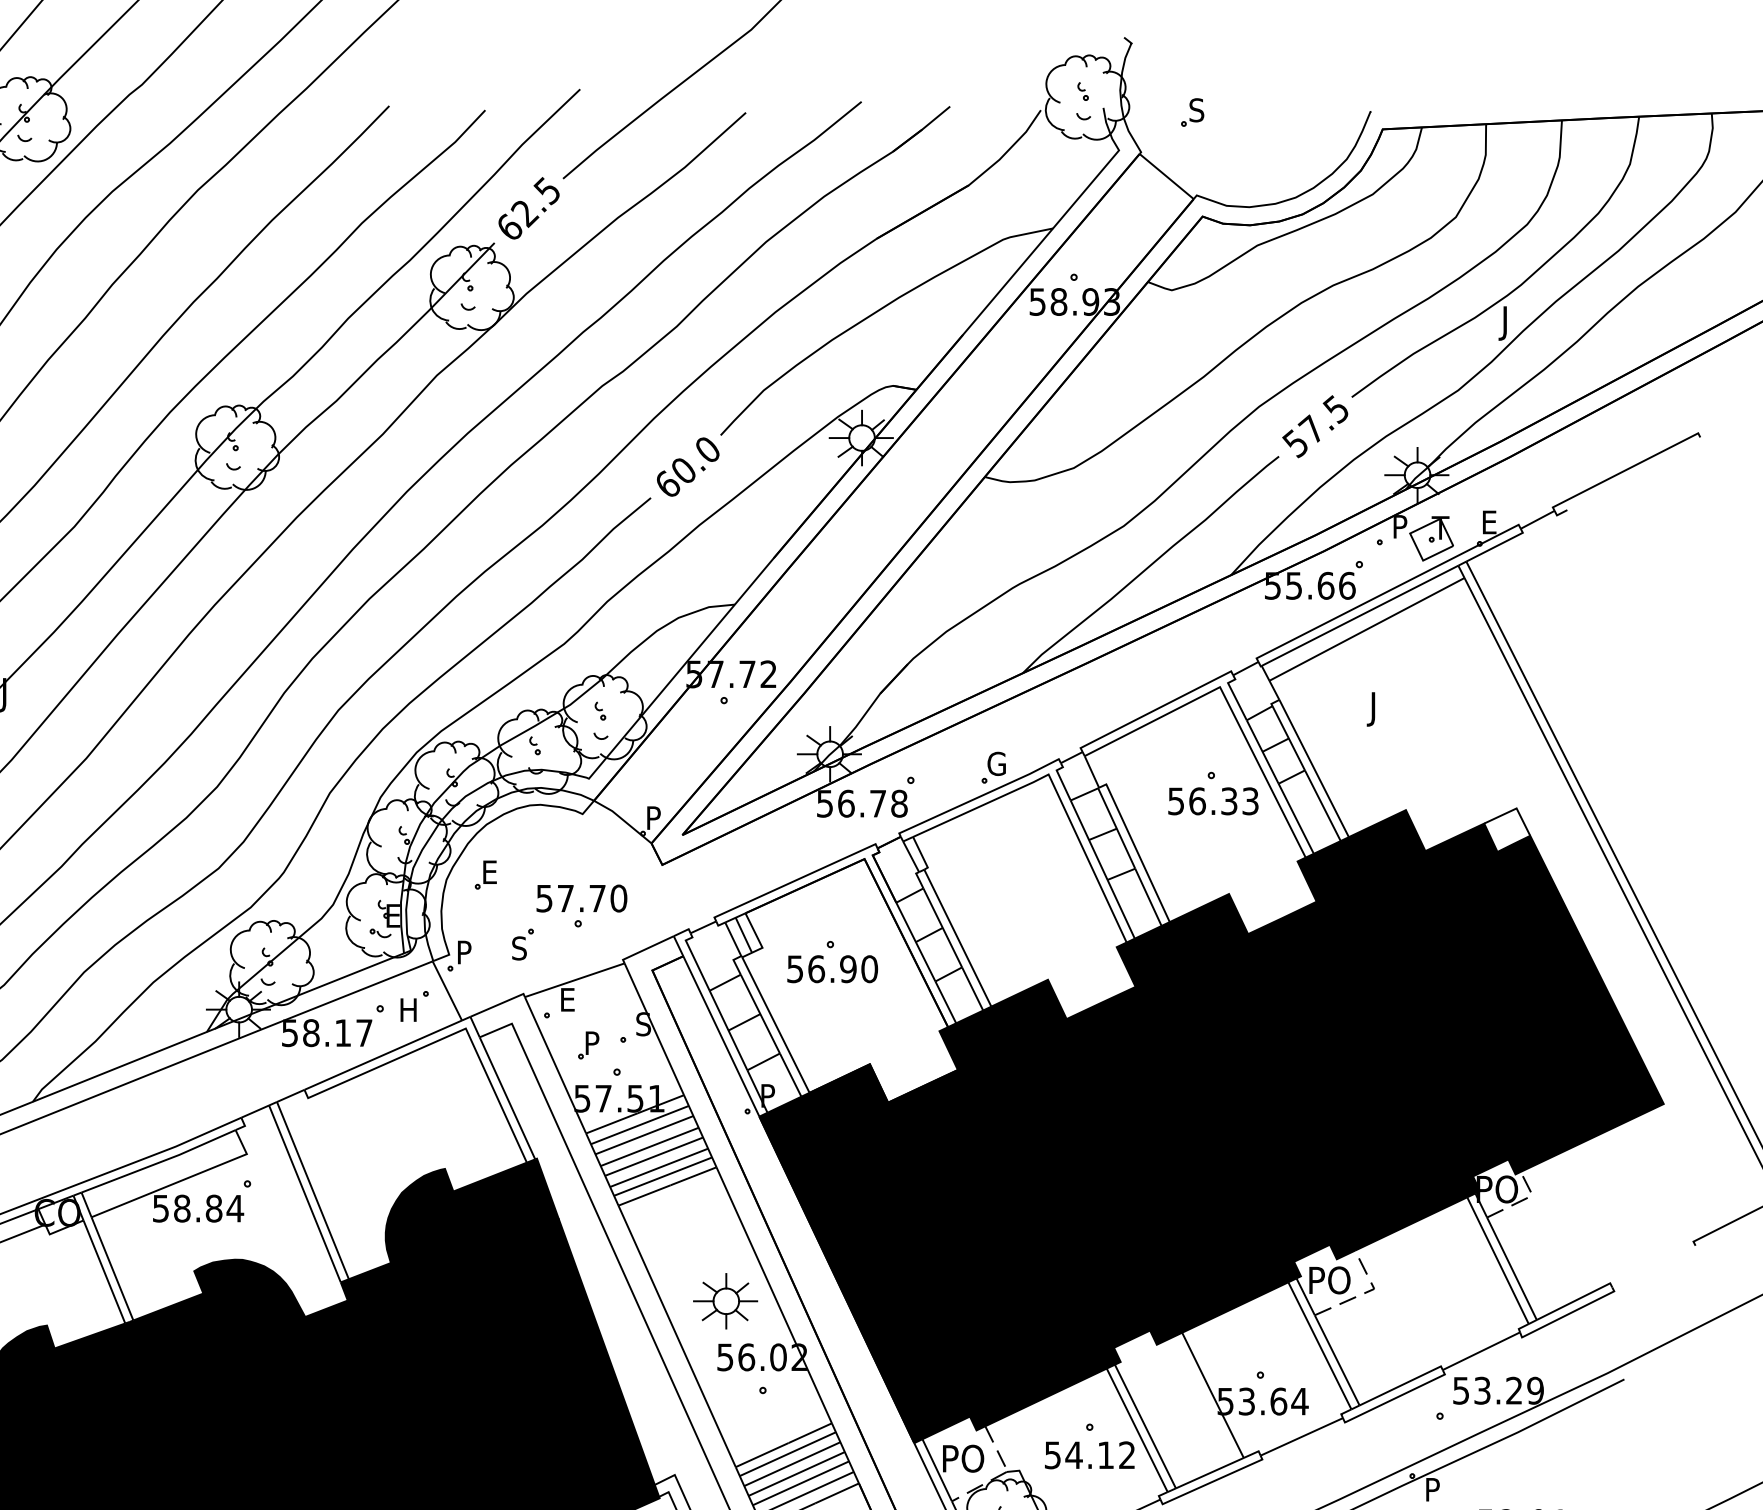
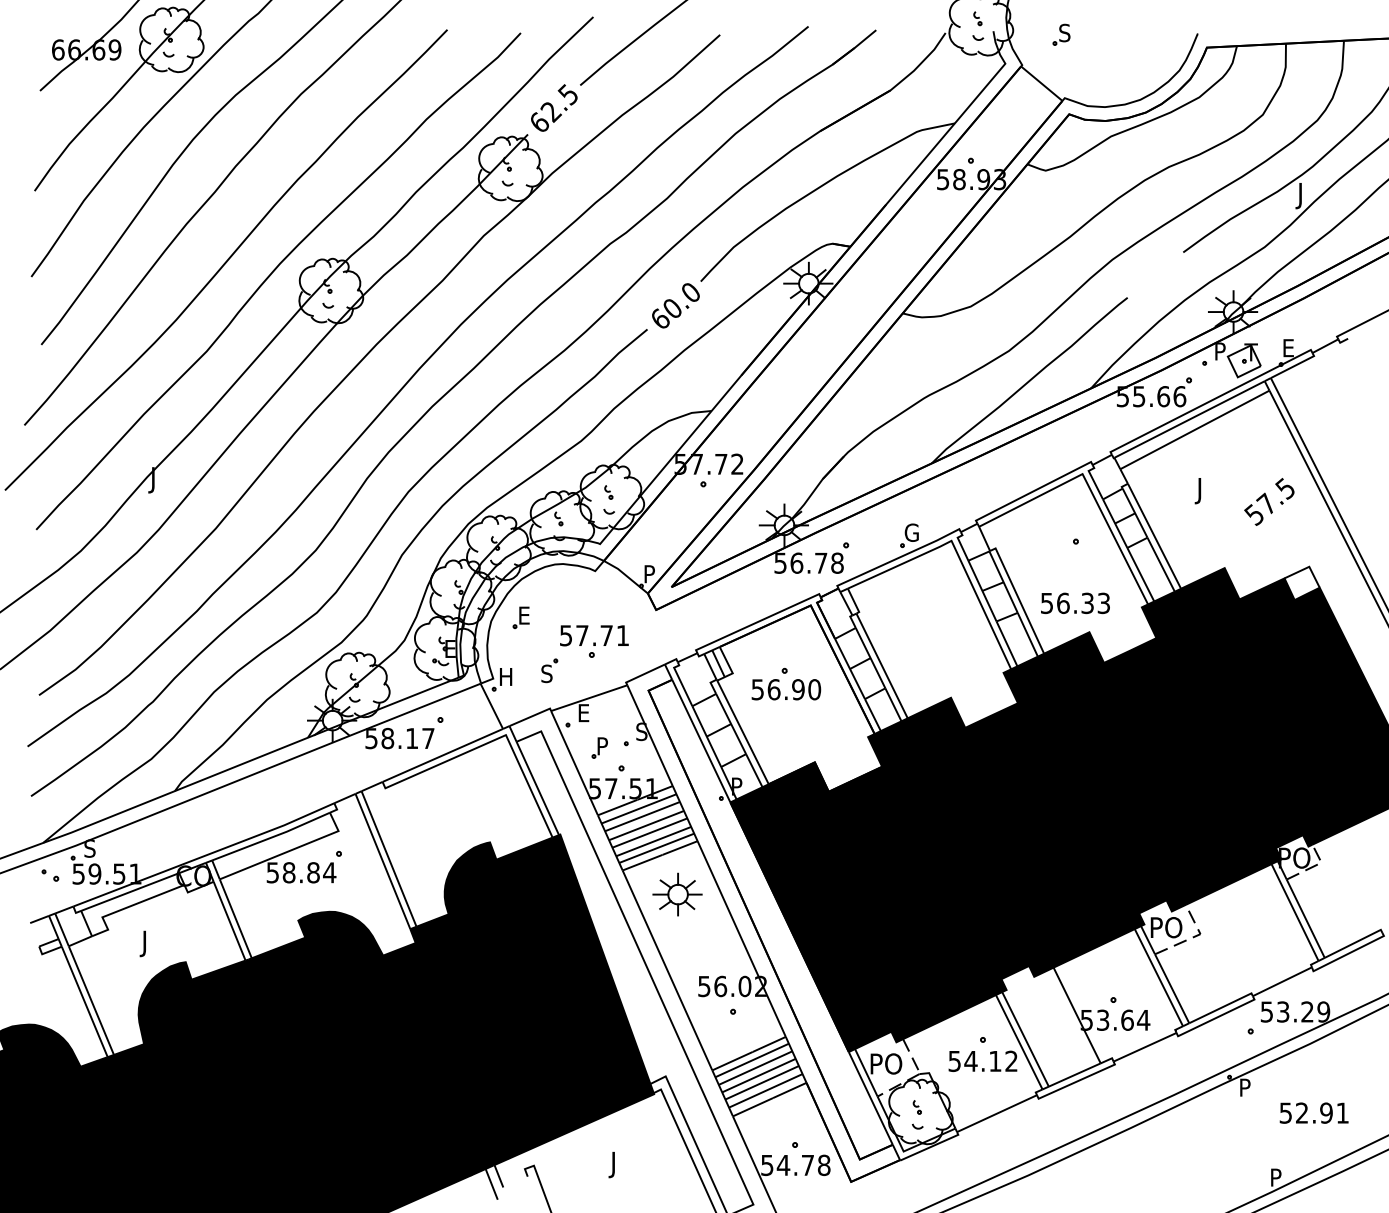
text: (1315, 426) -> (1269, 501), moved
text: (1213, 801) -> (1075, 603), moved
text: (618, 898) -> (622, 635), 57.70 -> 57.71
text: (467, 951) -> (507, 676), P -> H
part: (414, 1005) -> (466, 717), removed
part: (725, 1301) -> (677, 894), moved

